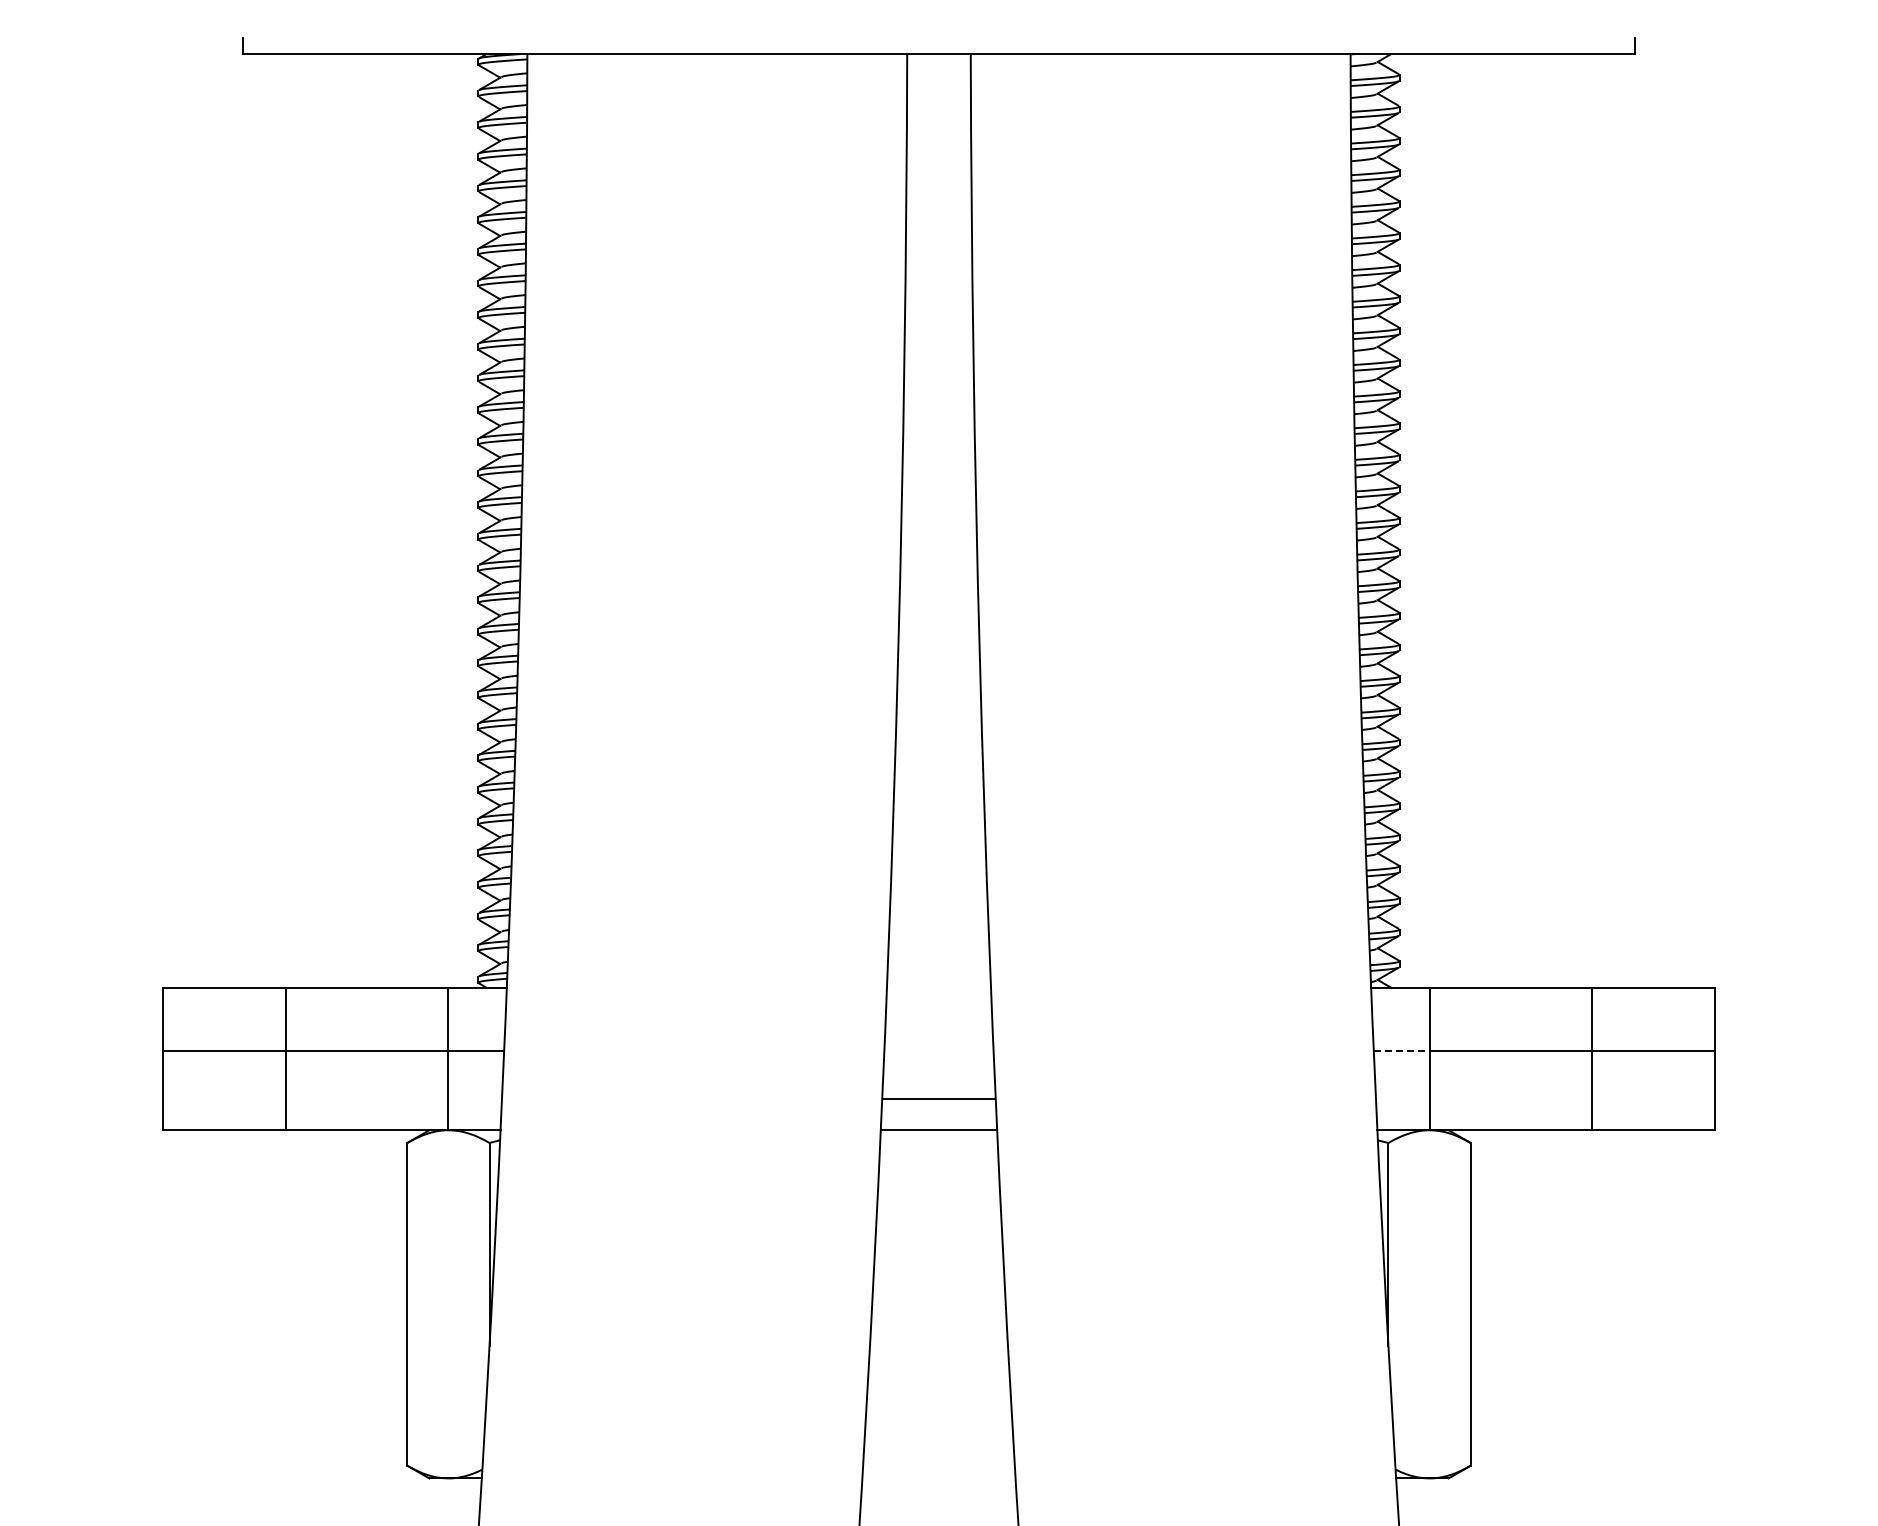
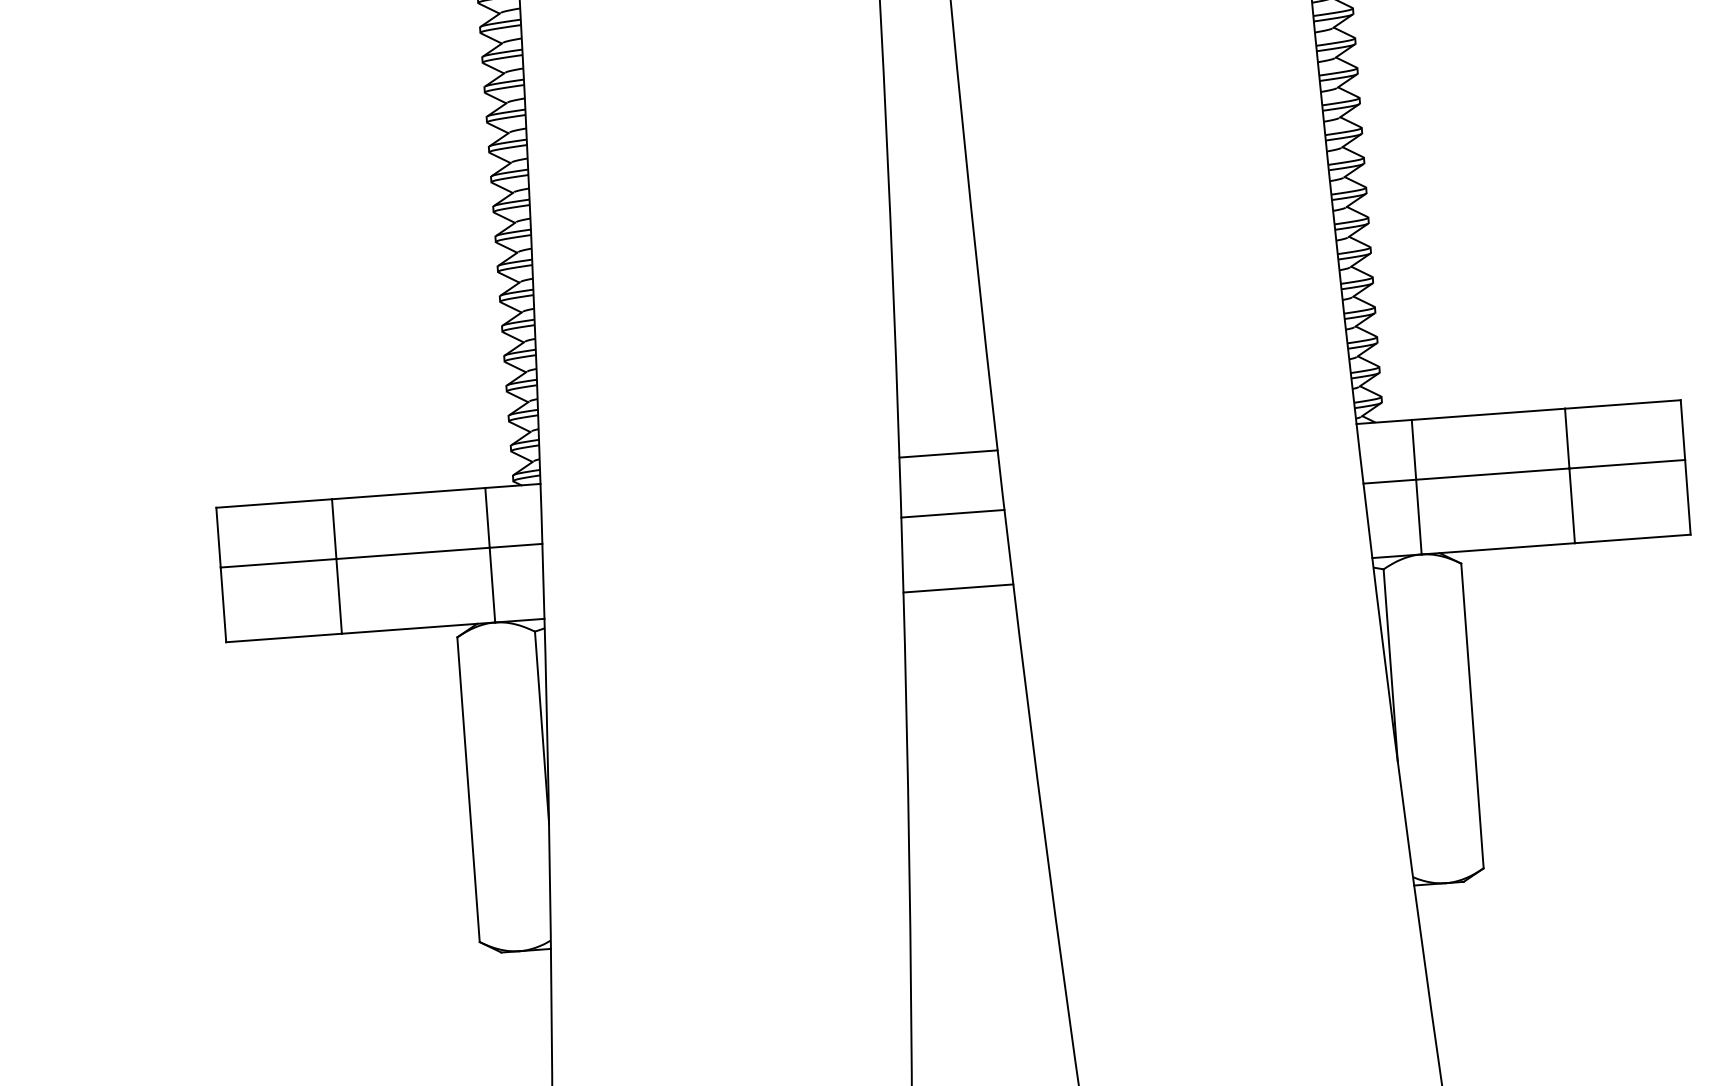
line: (938, 987) -> (948, 453), added
line: (1401, 1051) -> (1389, 482), dashed -> solid
line: (938, 1099) -> (952, 514), moved

